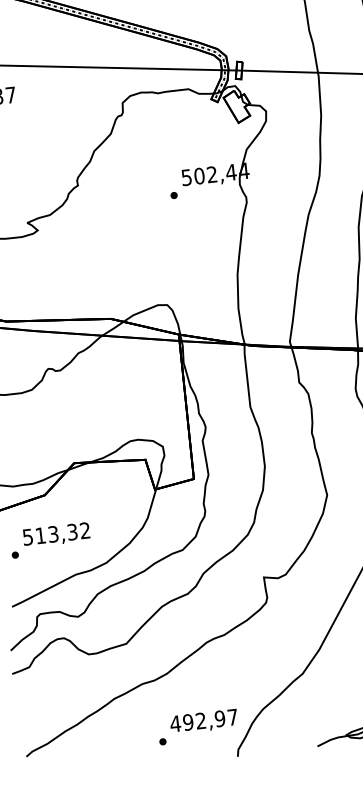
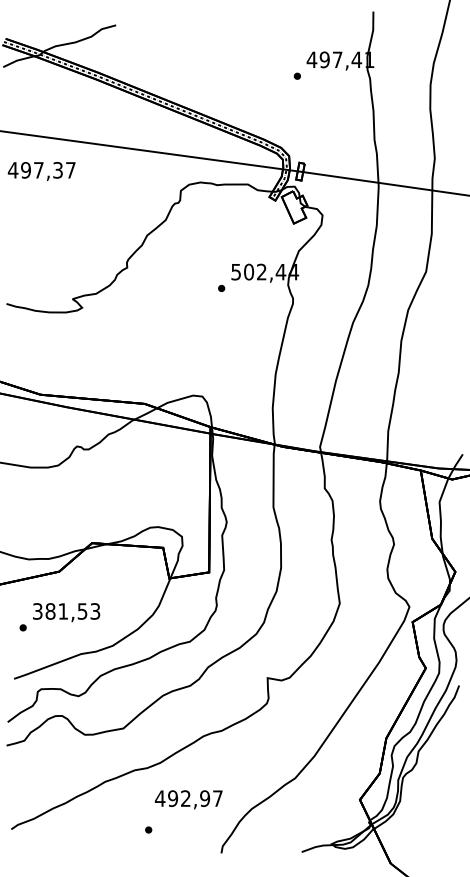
text: (56, 534) -> (66, 611), 513,32 -> 381,53
text: (203, 721) -> (188, 799), moved

